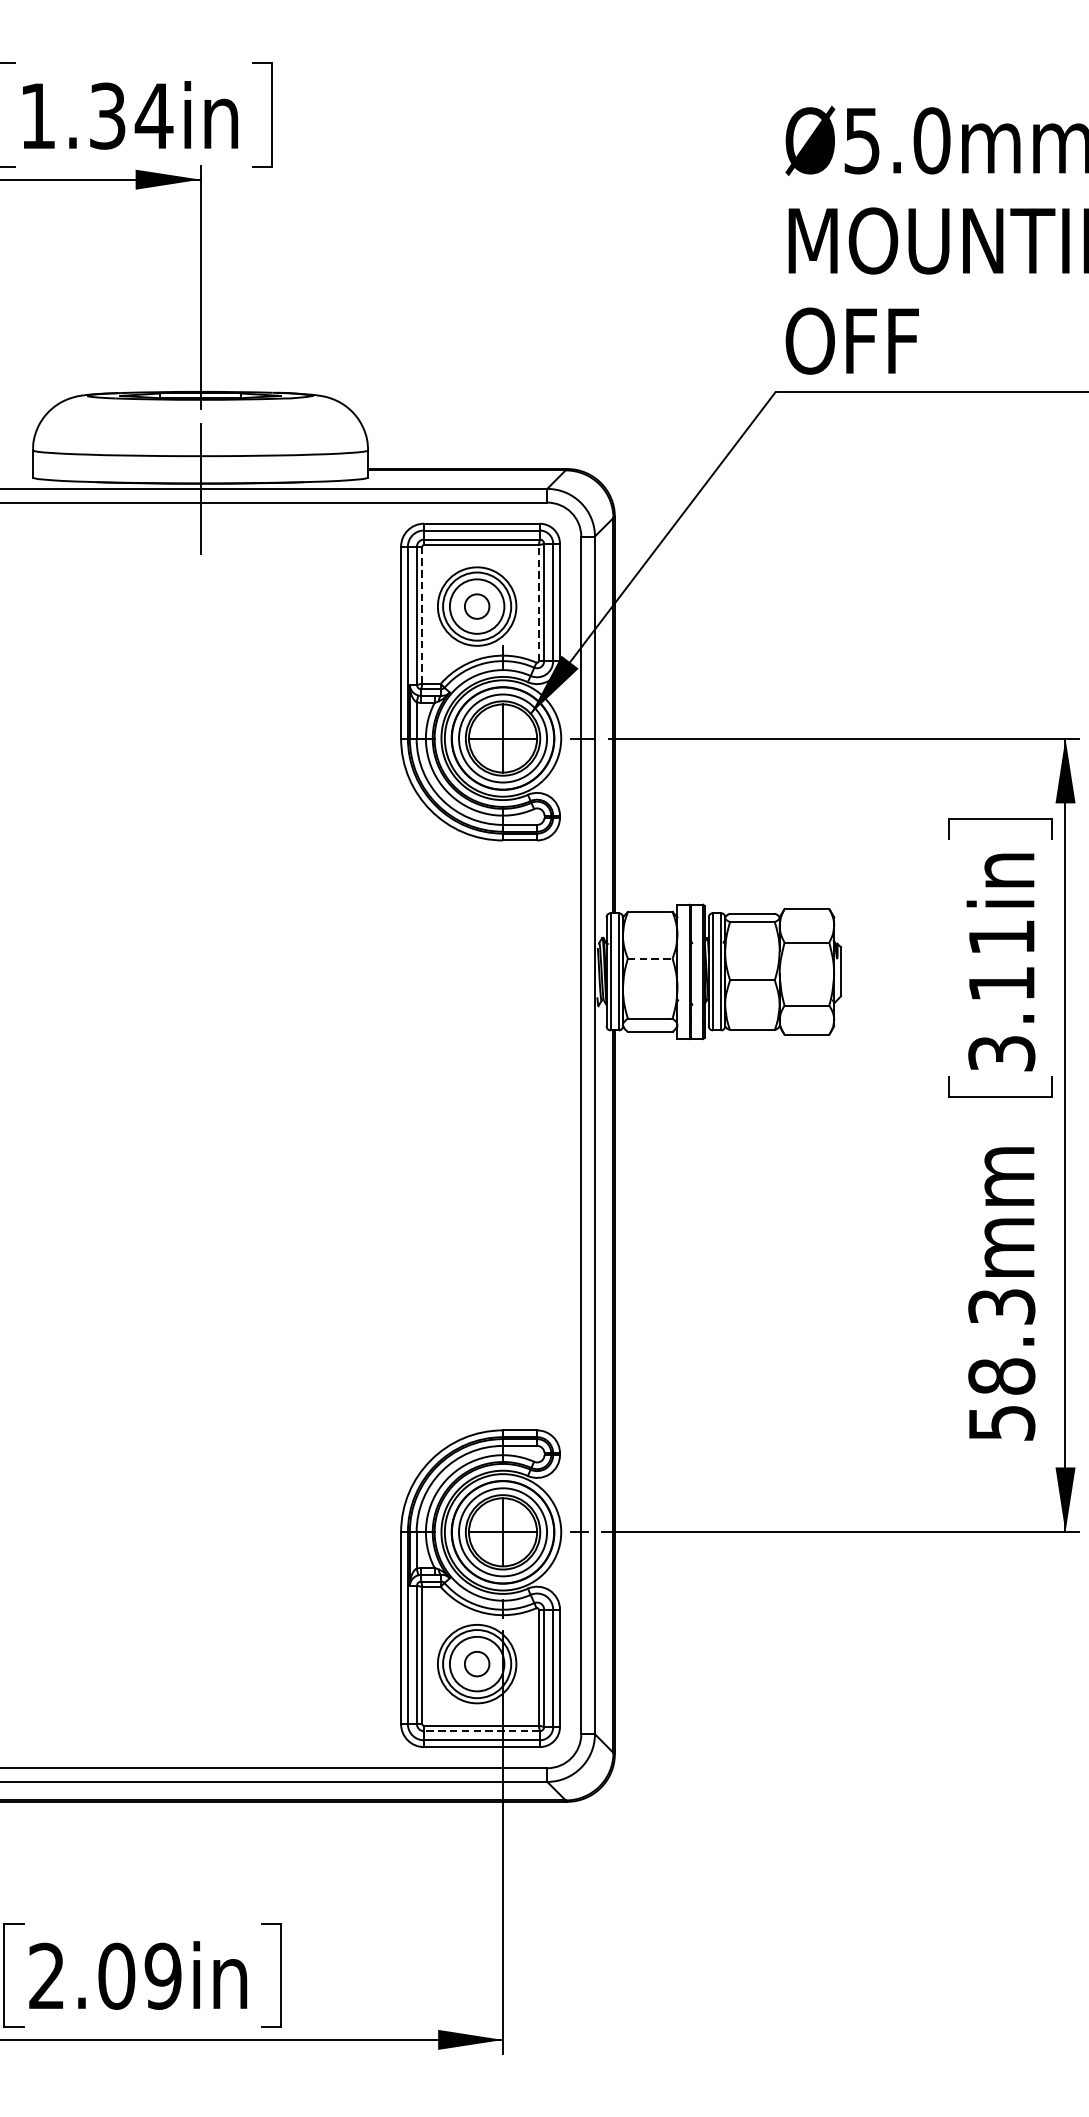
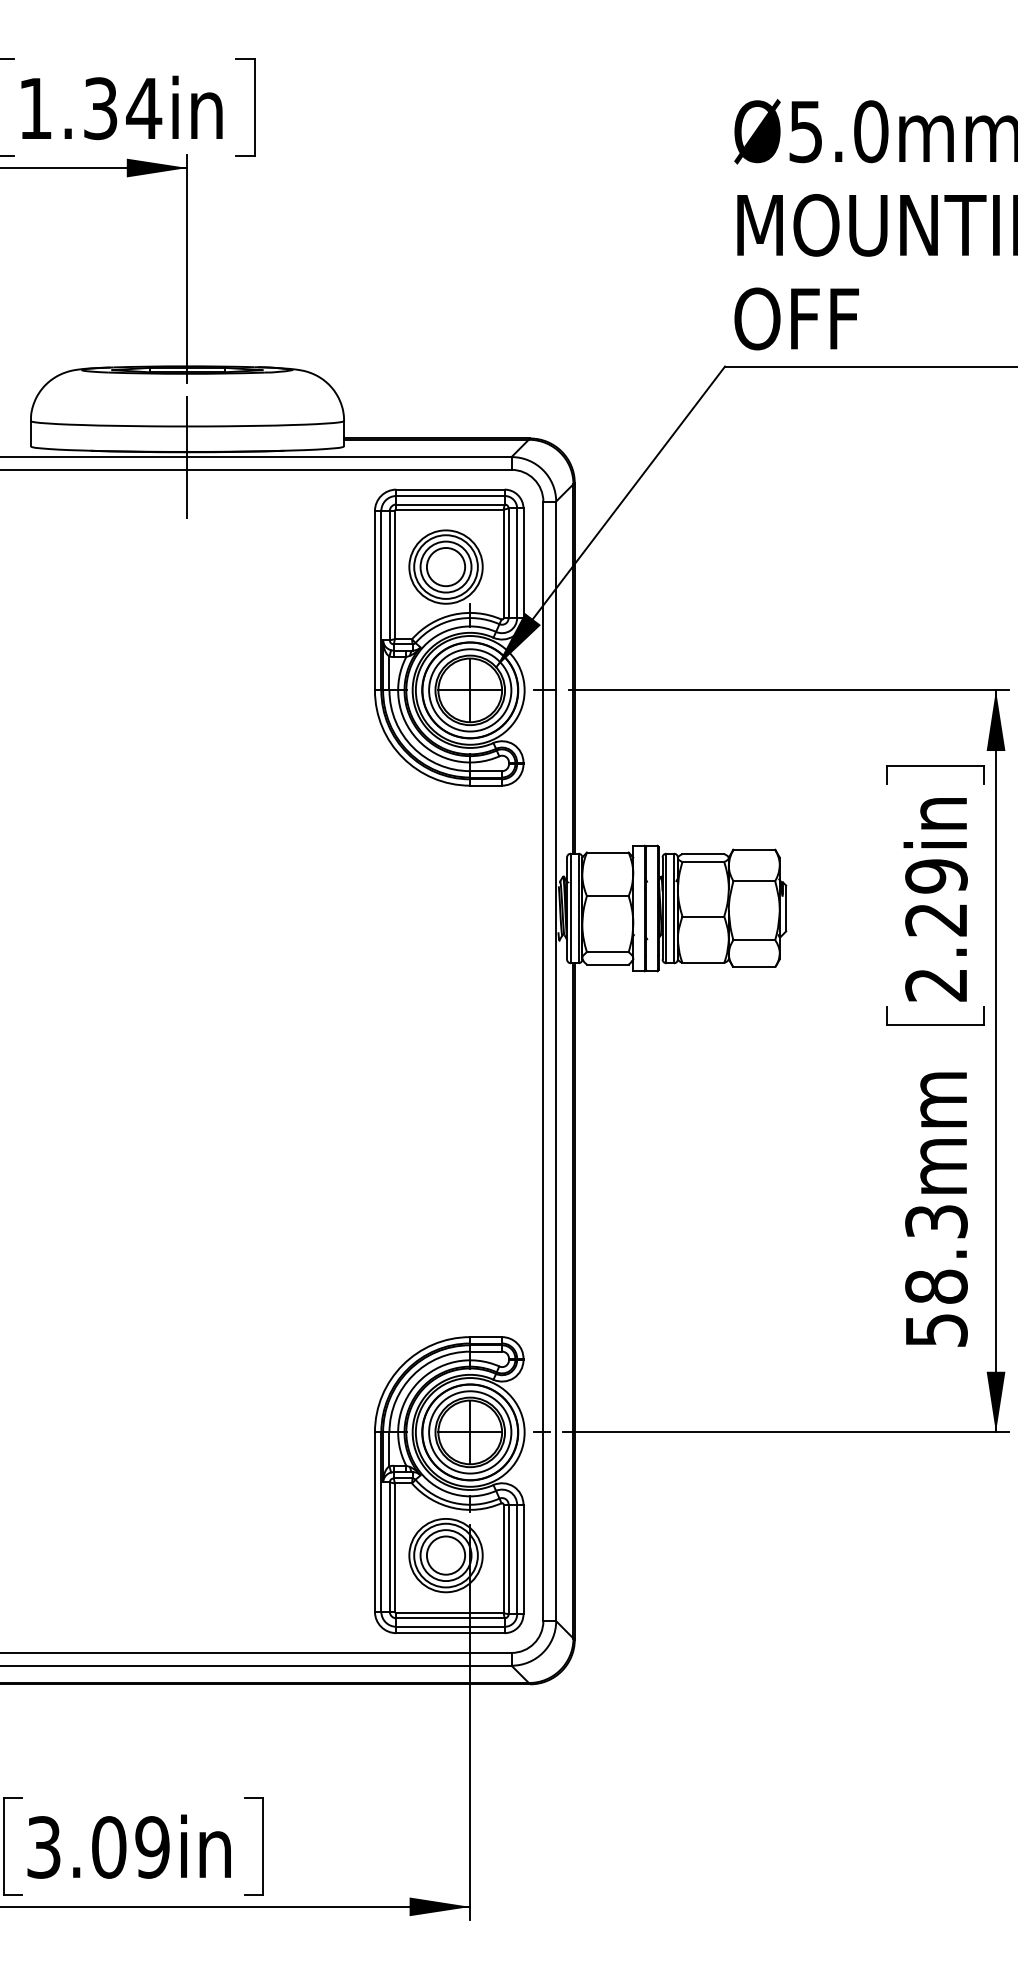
line: (538, 602) -> (503, 563), dashed -> solid
circle: (476, 605) -> (445, 566), size x1.67
line: (422, 615) -> (394, 575), dashed -> solid
line: (649, 959) -> (607, 896), dashed -> solid
text: (1001, 995) -> (936, 930), 3.11in -> 2.29in
circle: (476, 1664) -> (445, 1555), size x1.67
line: (481, 1731) -> (450, 1618), dashed -> solid
text: (46, 1976) -> (43, 1847), 2.09in -> 3.09in

